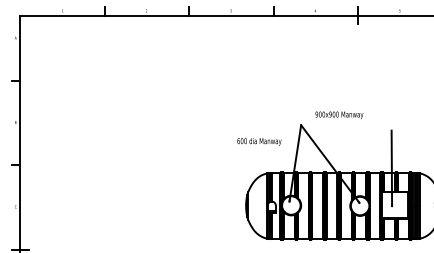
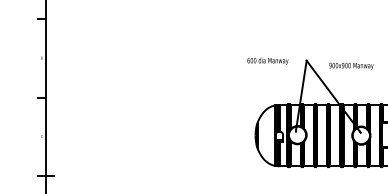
text: (339, 114) -> (351, 65), moved
text: (259, 141) -> (268, 60), moved

